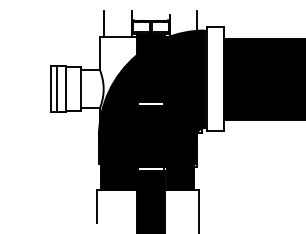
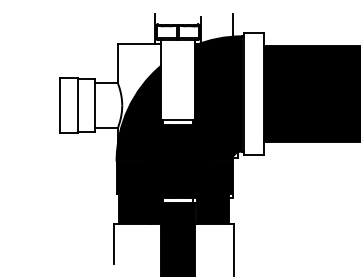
line: (103, 23) -> (122, 28), removed
fill: (150, 67) -> (177, 80), removed
line: (57, 89) -> (67, 105), removed

